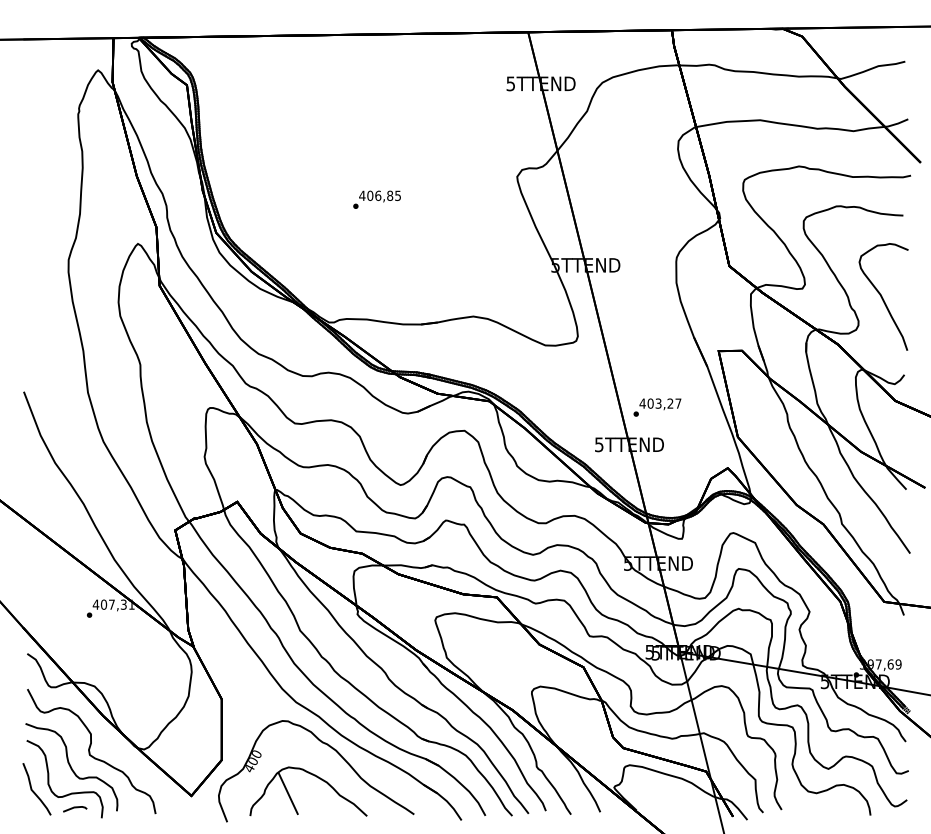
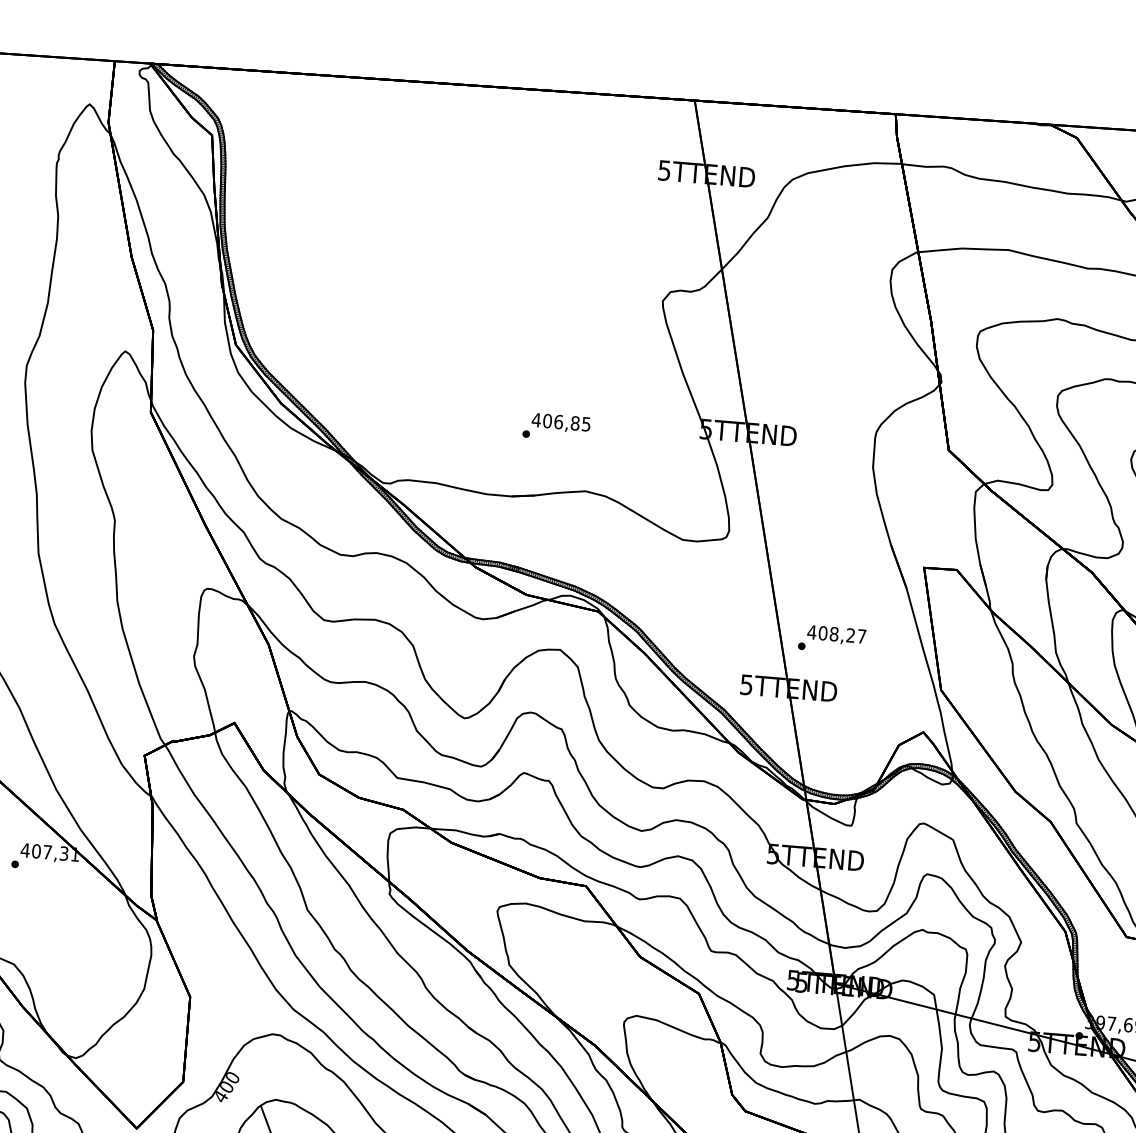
text: (376, 199) -> (555, 426), moved
text: (658, 403) -> (834, 634), 403,27 -> 408,27

